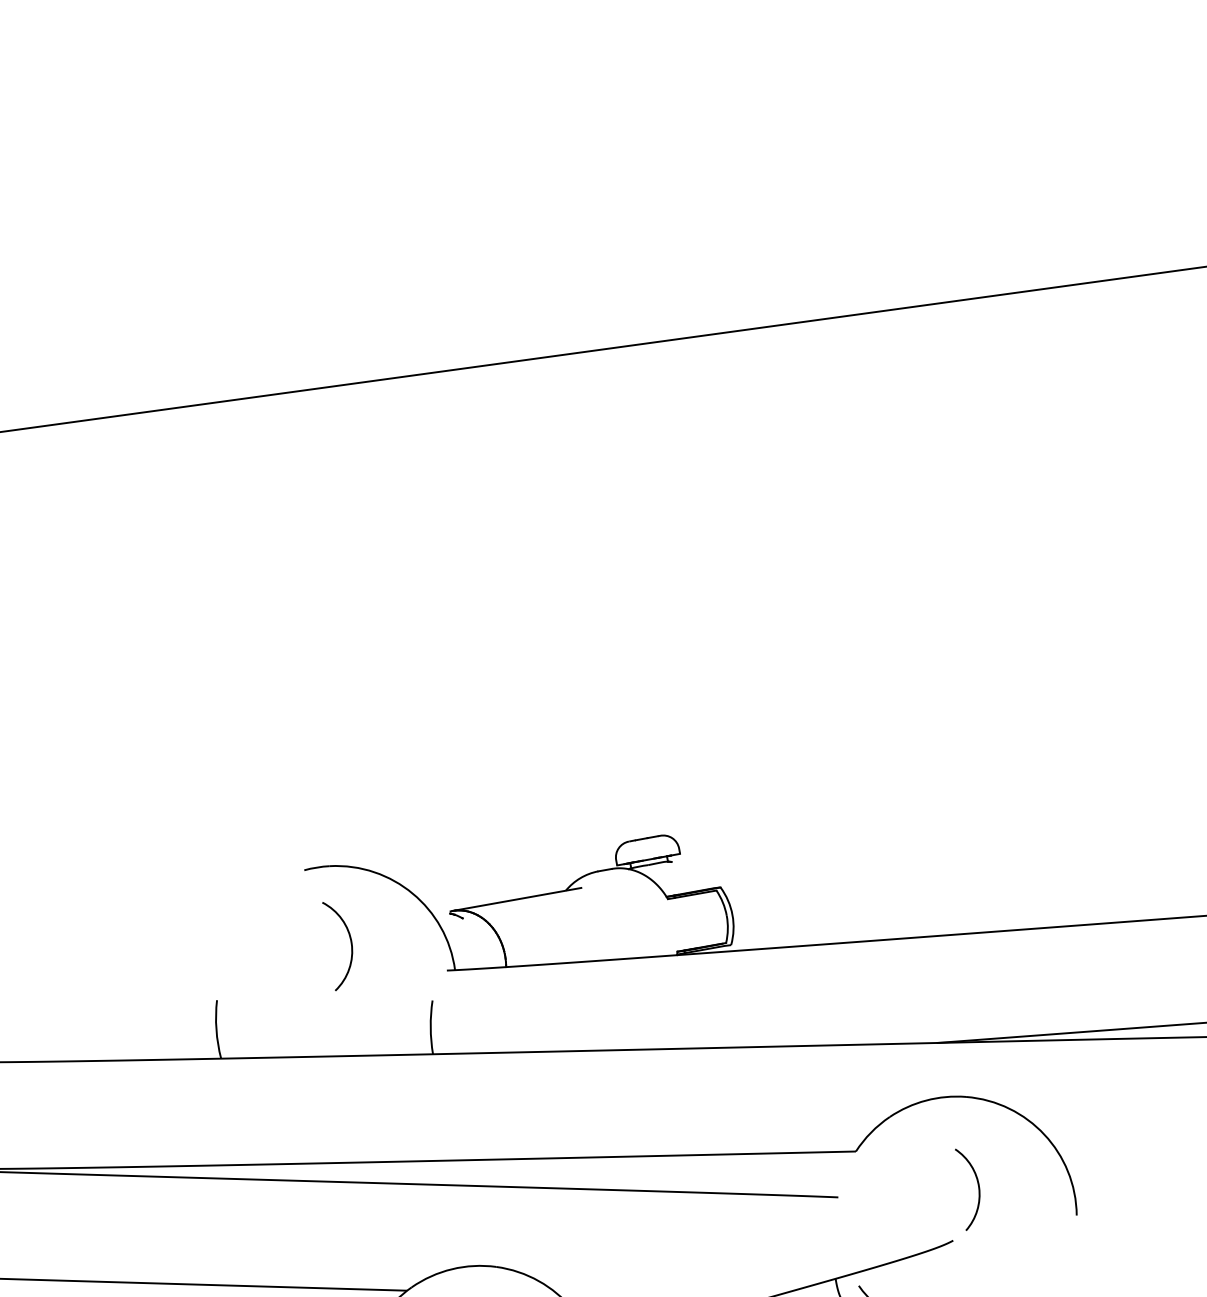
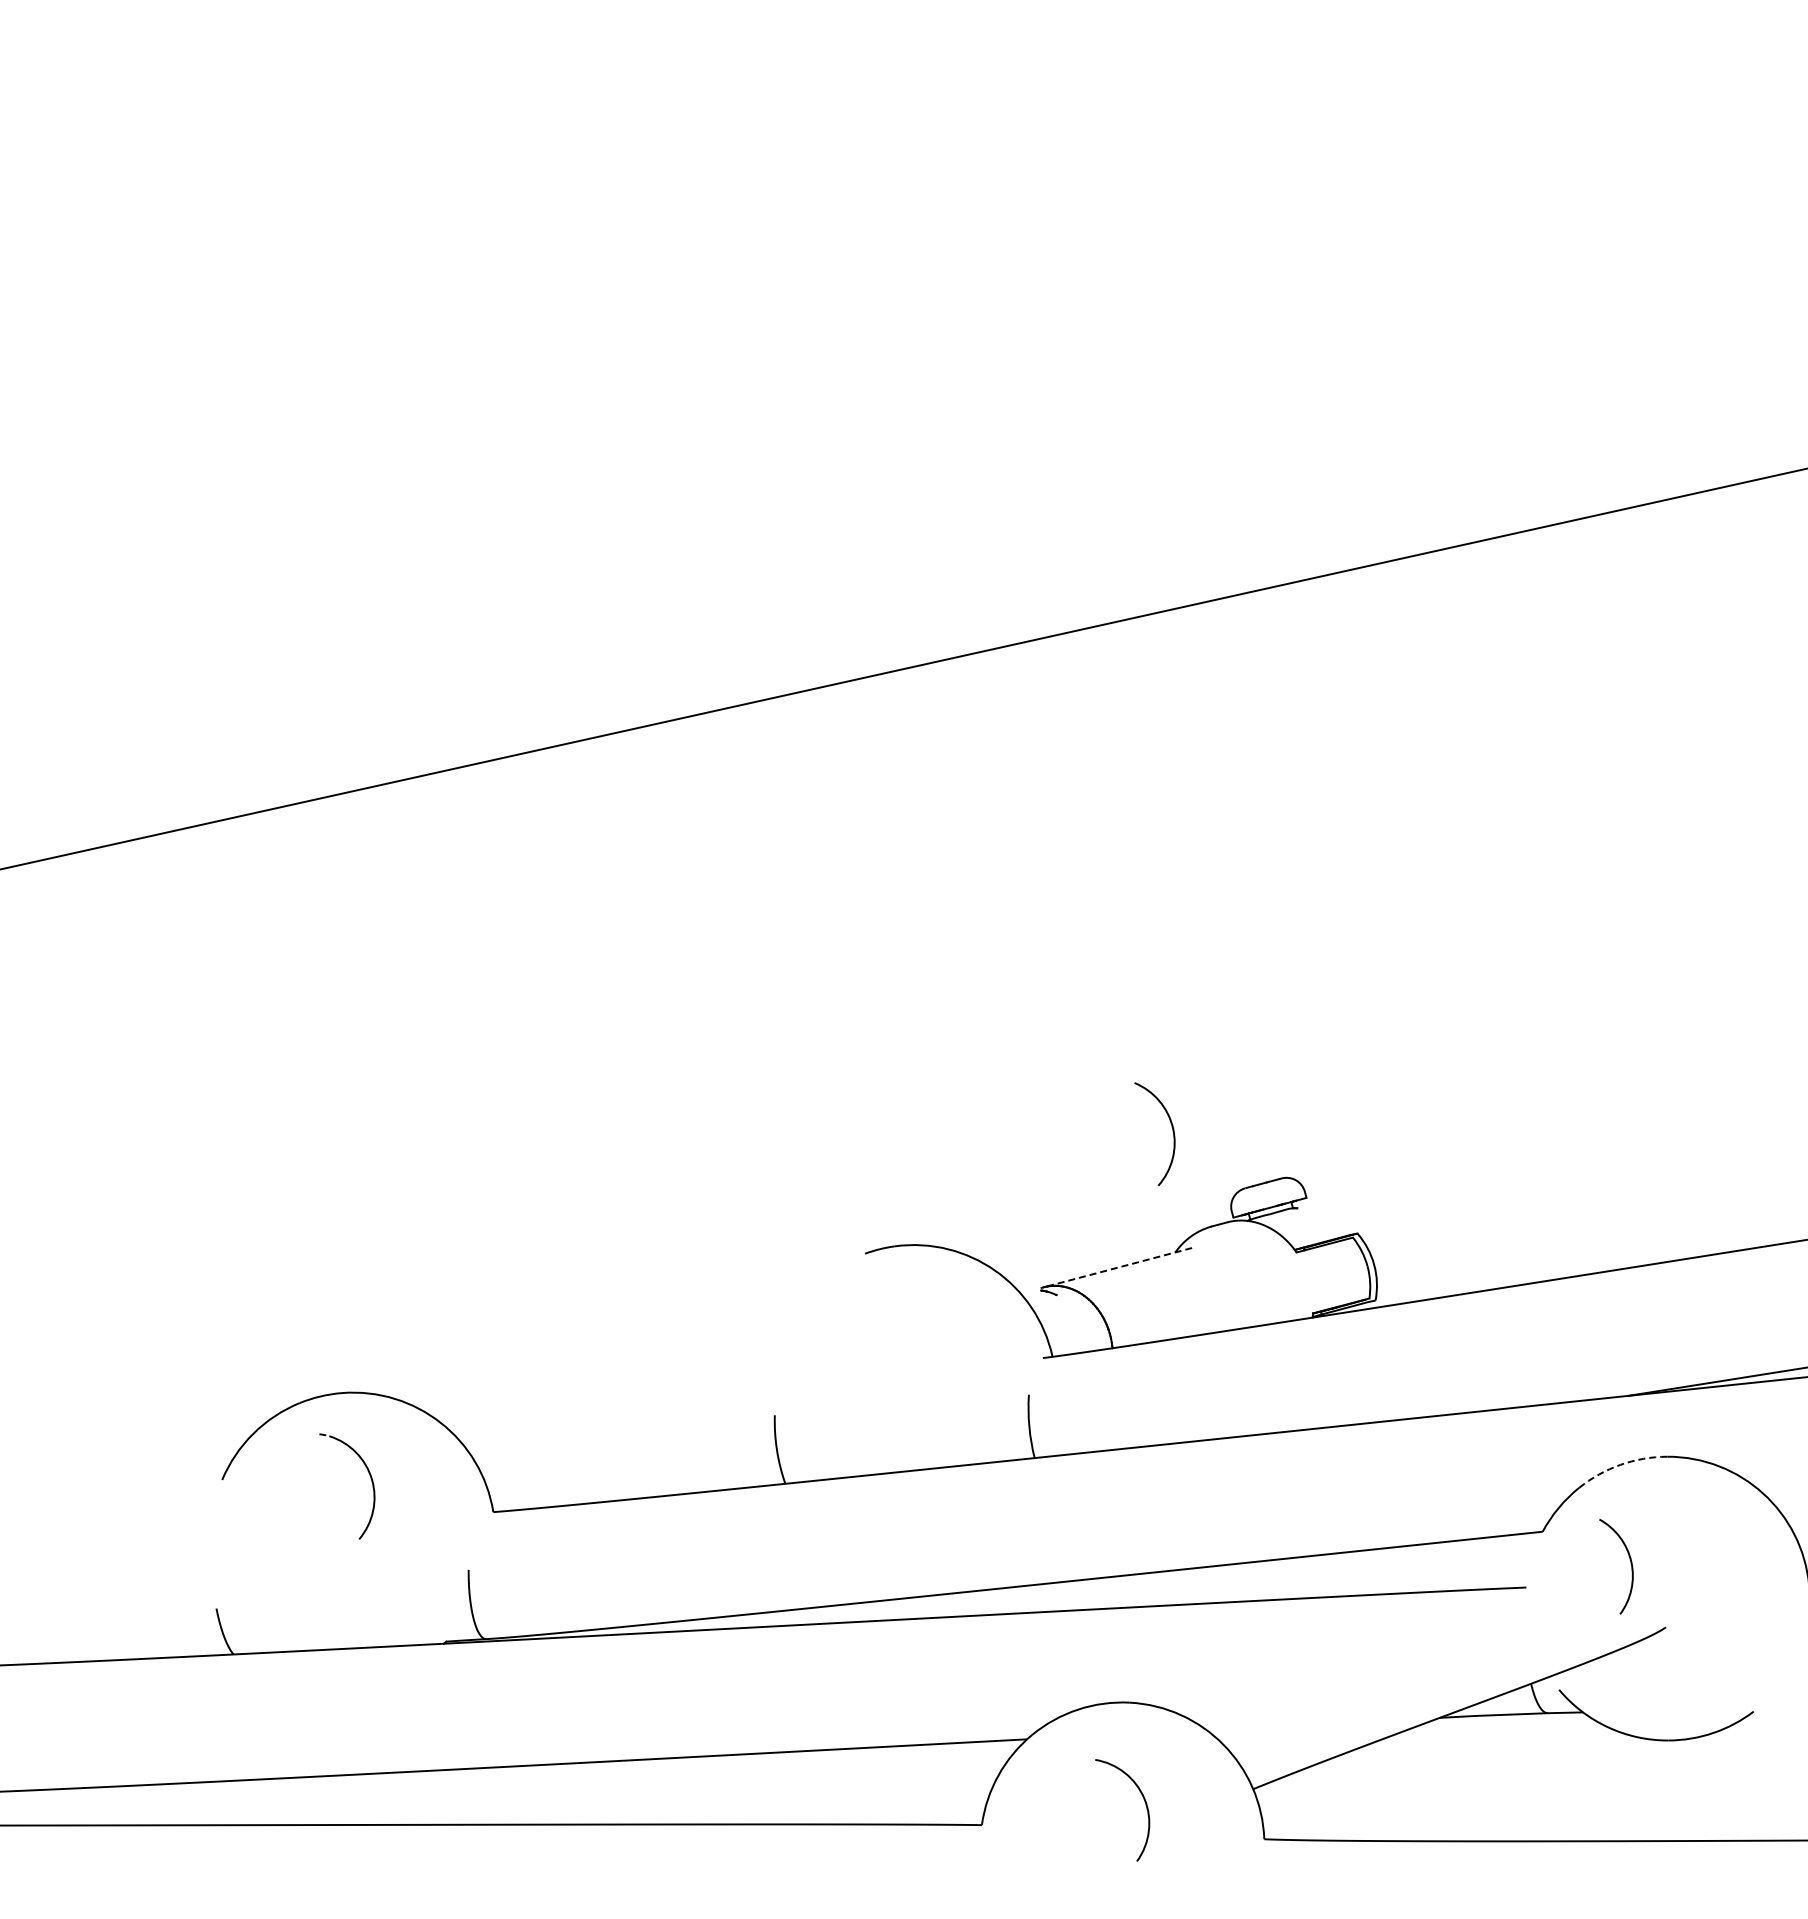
line: (518, 899) -> (1120, 1267), solid -> dashed
arc: (350, 942) -> (1171, 1127), moved
arc: (926, 1100) -> (1620, 1464), solid -> dashed
arc: (978, 1188) -> (1630, 1563), moved

